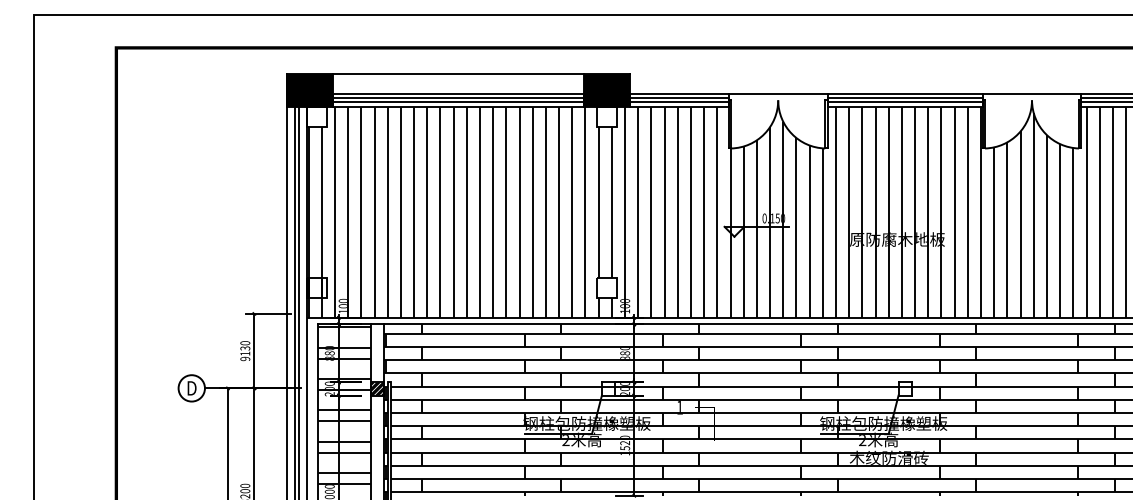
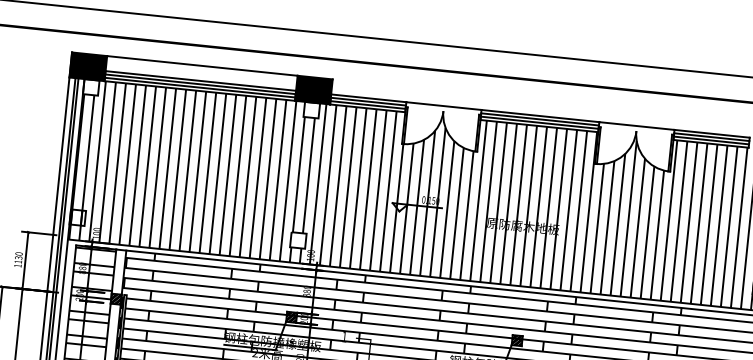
text: (245, 358) -> (18, 265), 9130 -> 1130
hatch: (608, 388) -> (291, 316), added
hatch: (904, 388) -> (516, 340), added

